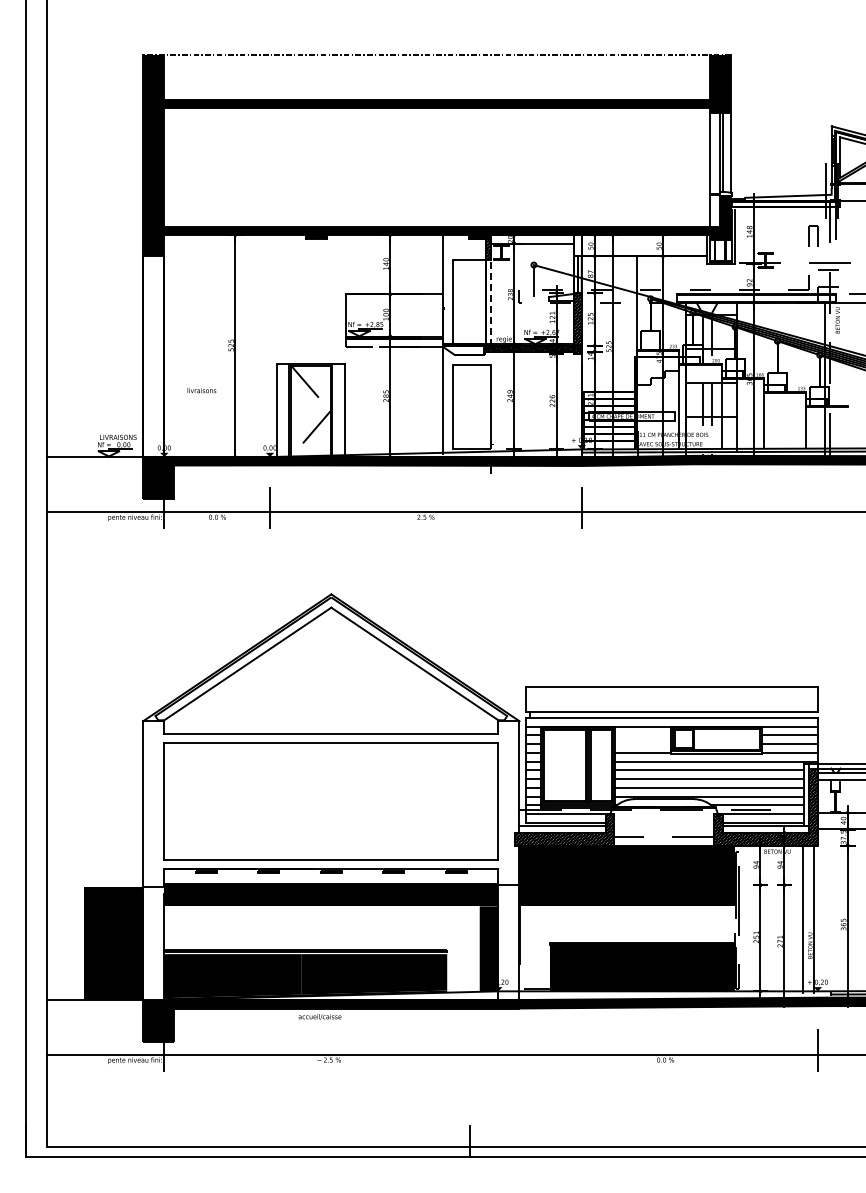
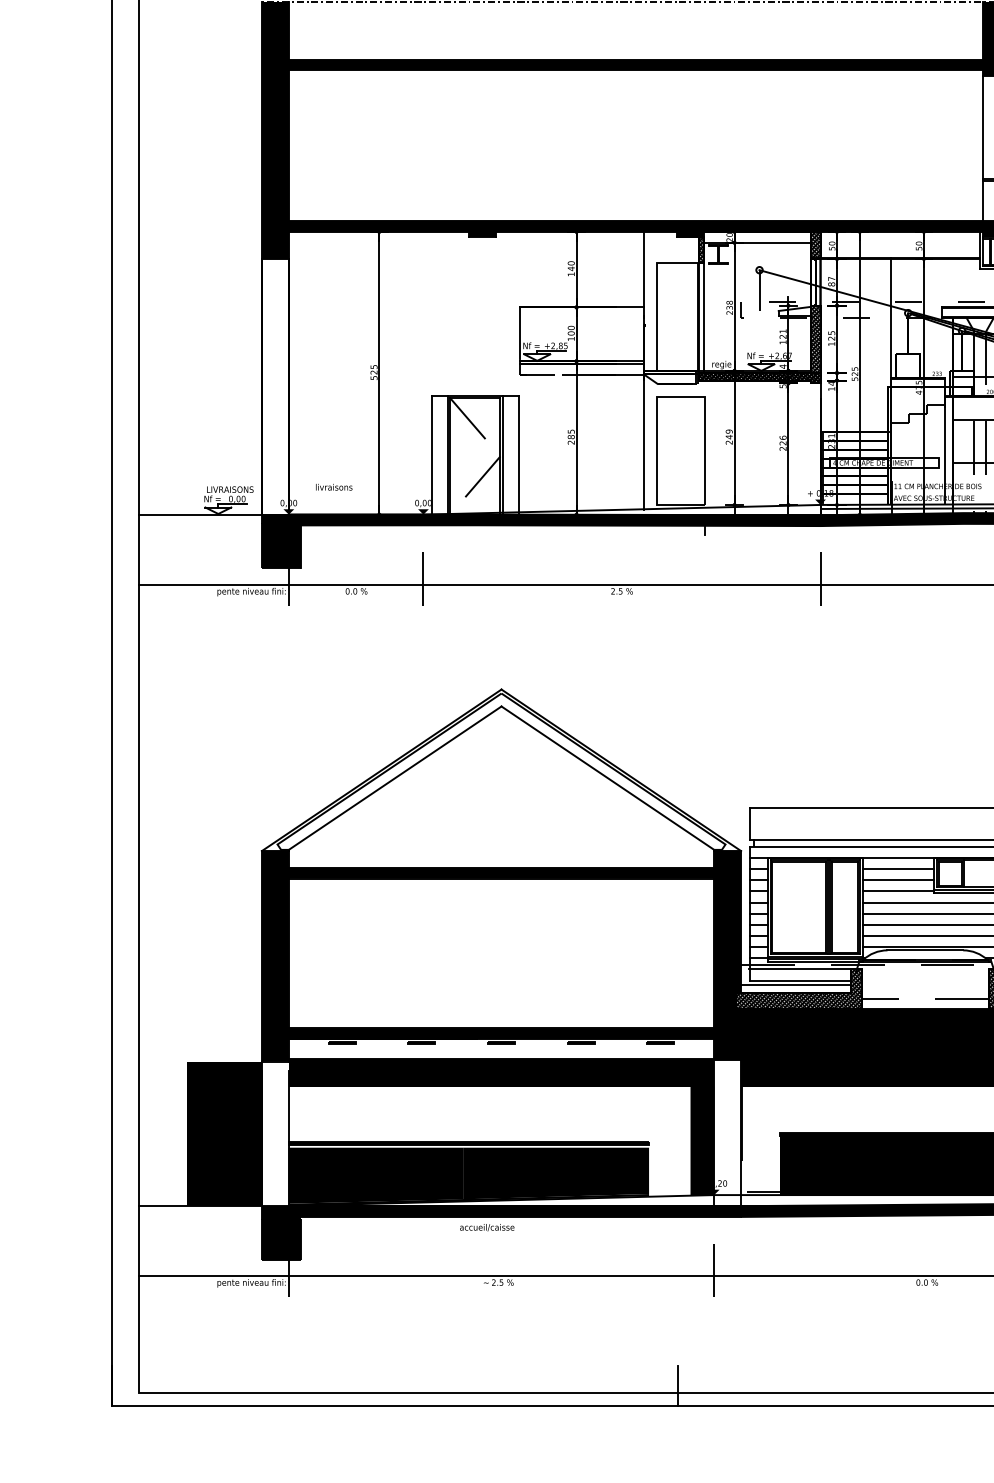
hatch: (577, 245) -> (815, 245), added
line: (490, 302) -> (704, 317), dashed -> solid
text: (201, 390) -> (333, 487), moved
line: (643, 735) -> (899, 869), added
line: (642, 744) -> (897, 880), added
fill: (331, 803) -> (501, 955), added
line: (498, 1052) -> (714, 1272), added

